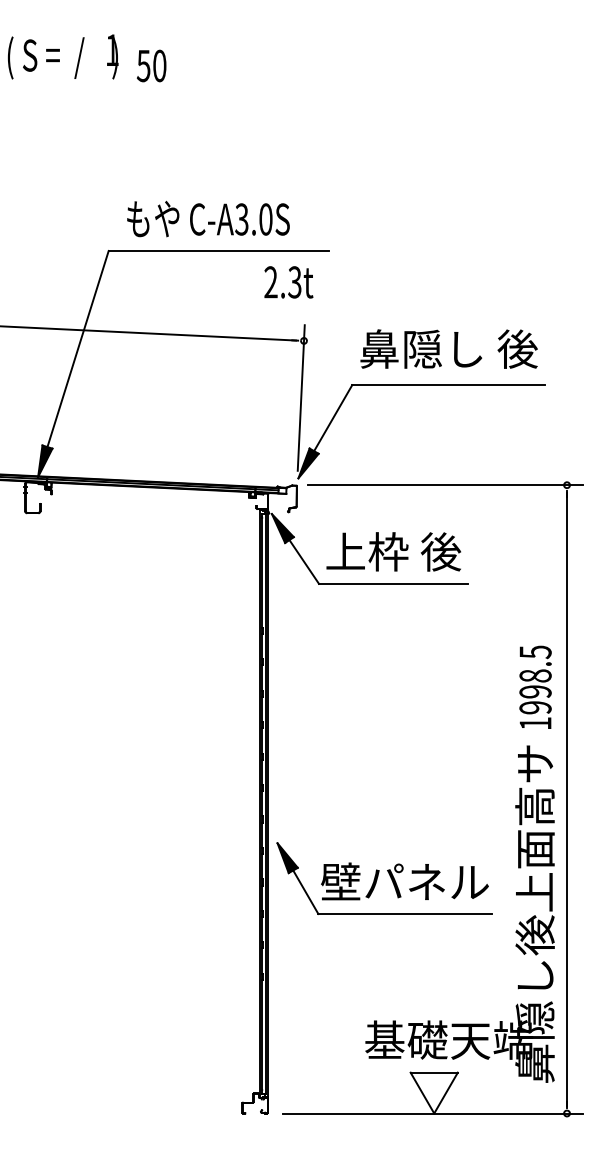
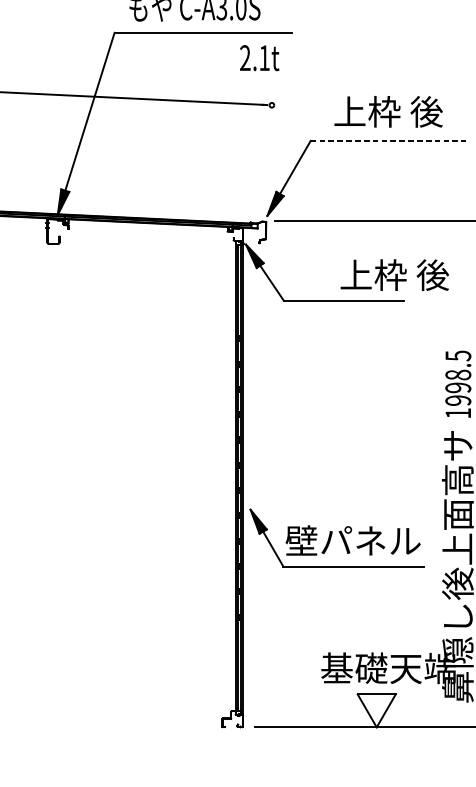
text: (294, 282) -> (264, 58), 2.3t -> 2.1t
text: (448, 348) -> (388, 111), 鼻隠し 後 -> 上枠 後
line: (449, 385) -> (389, 141), solid -> dashed
line: (300, 397) -> (269, 150), removed
text: (393, 551) -> (394, 274), moved

